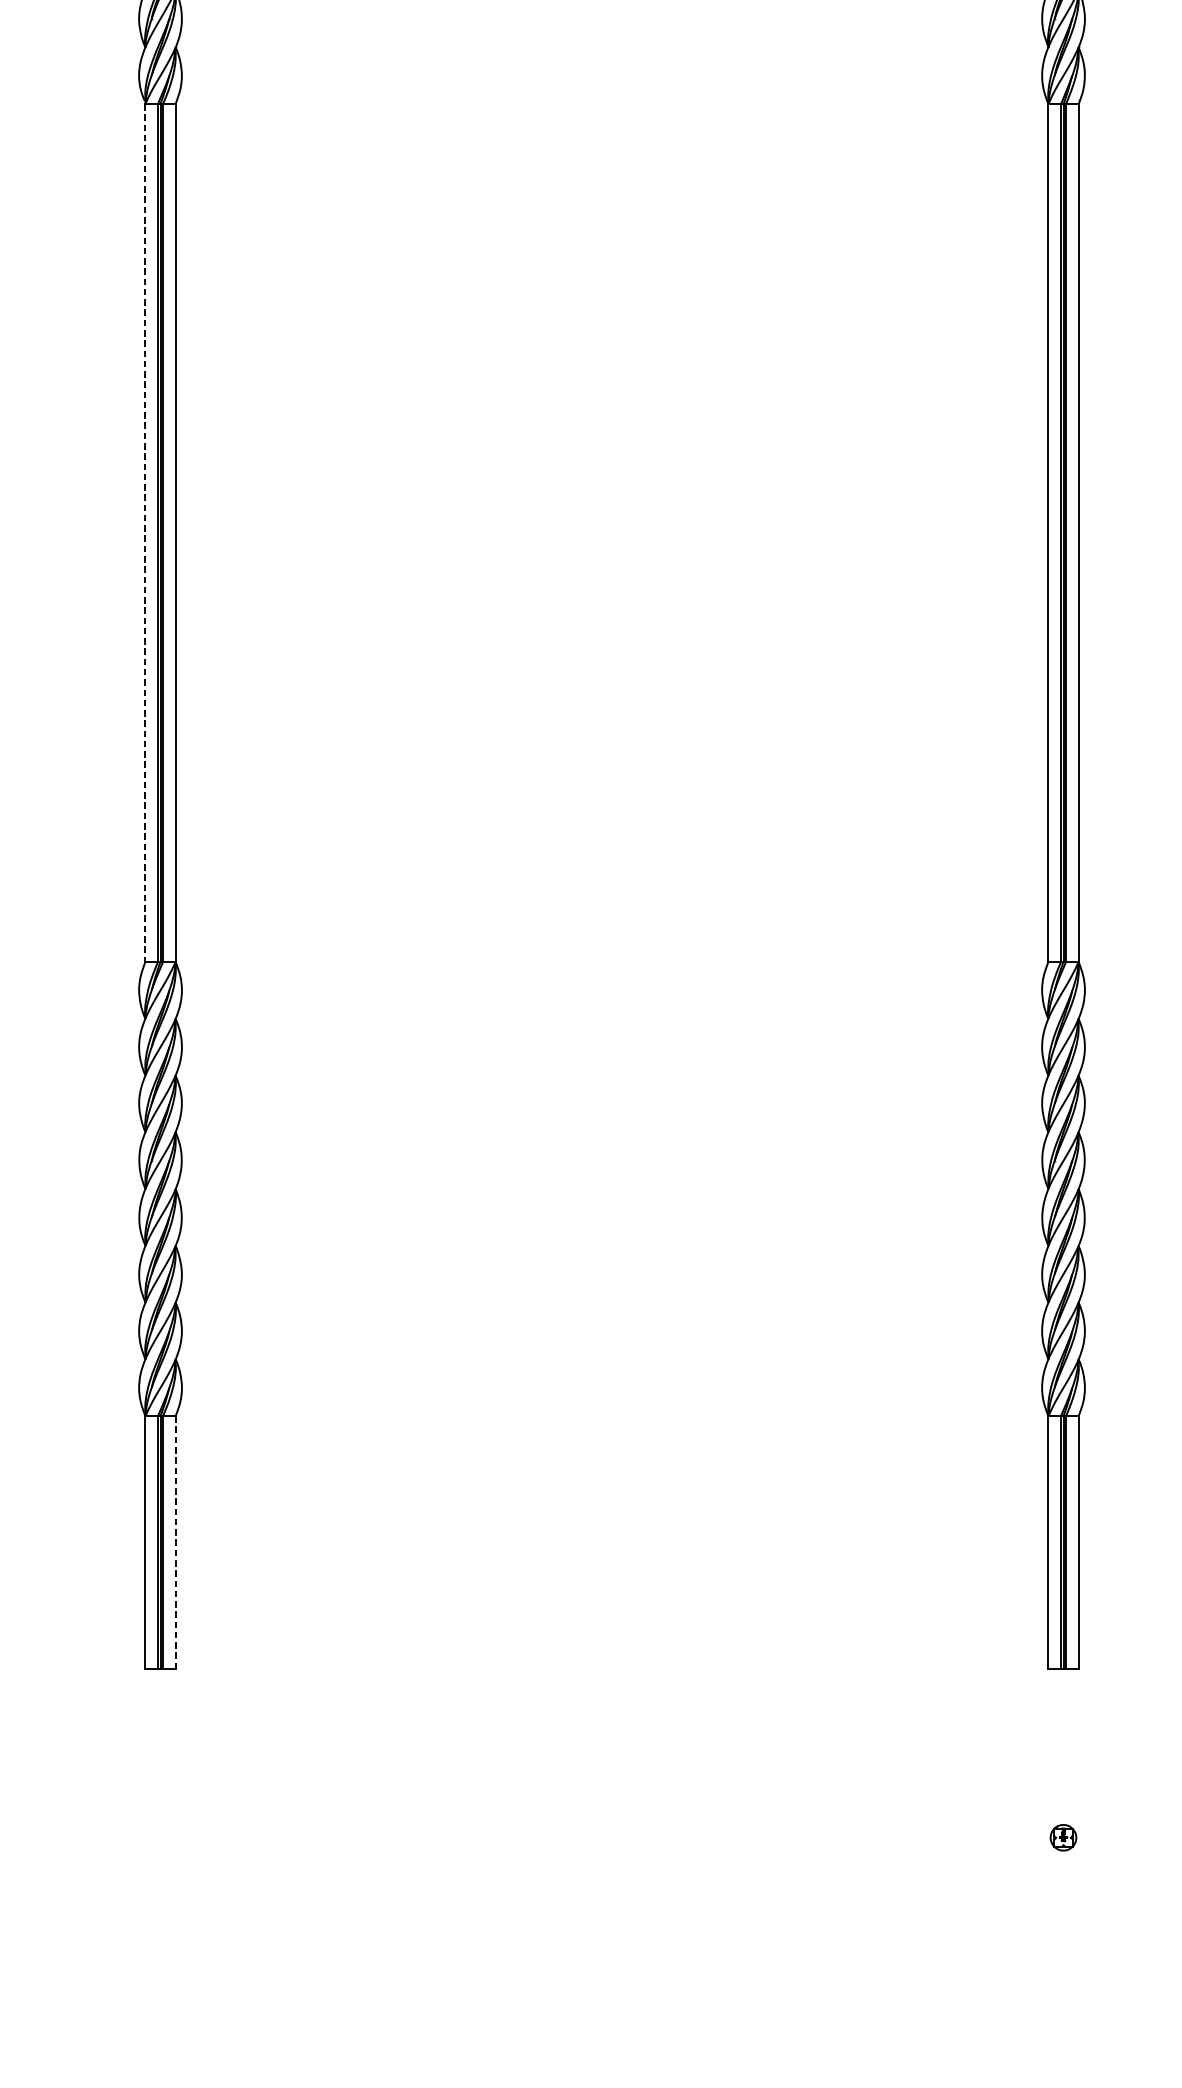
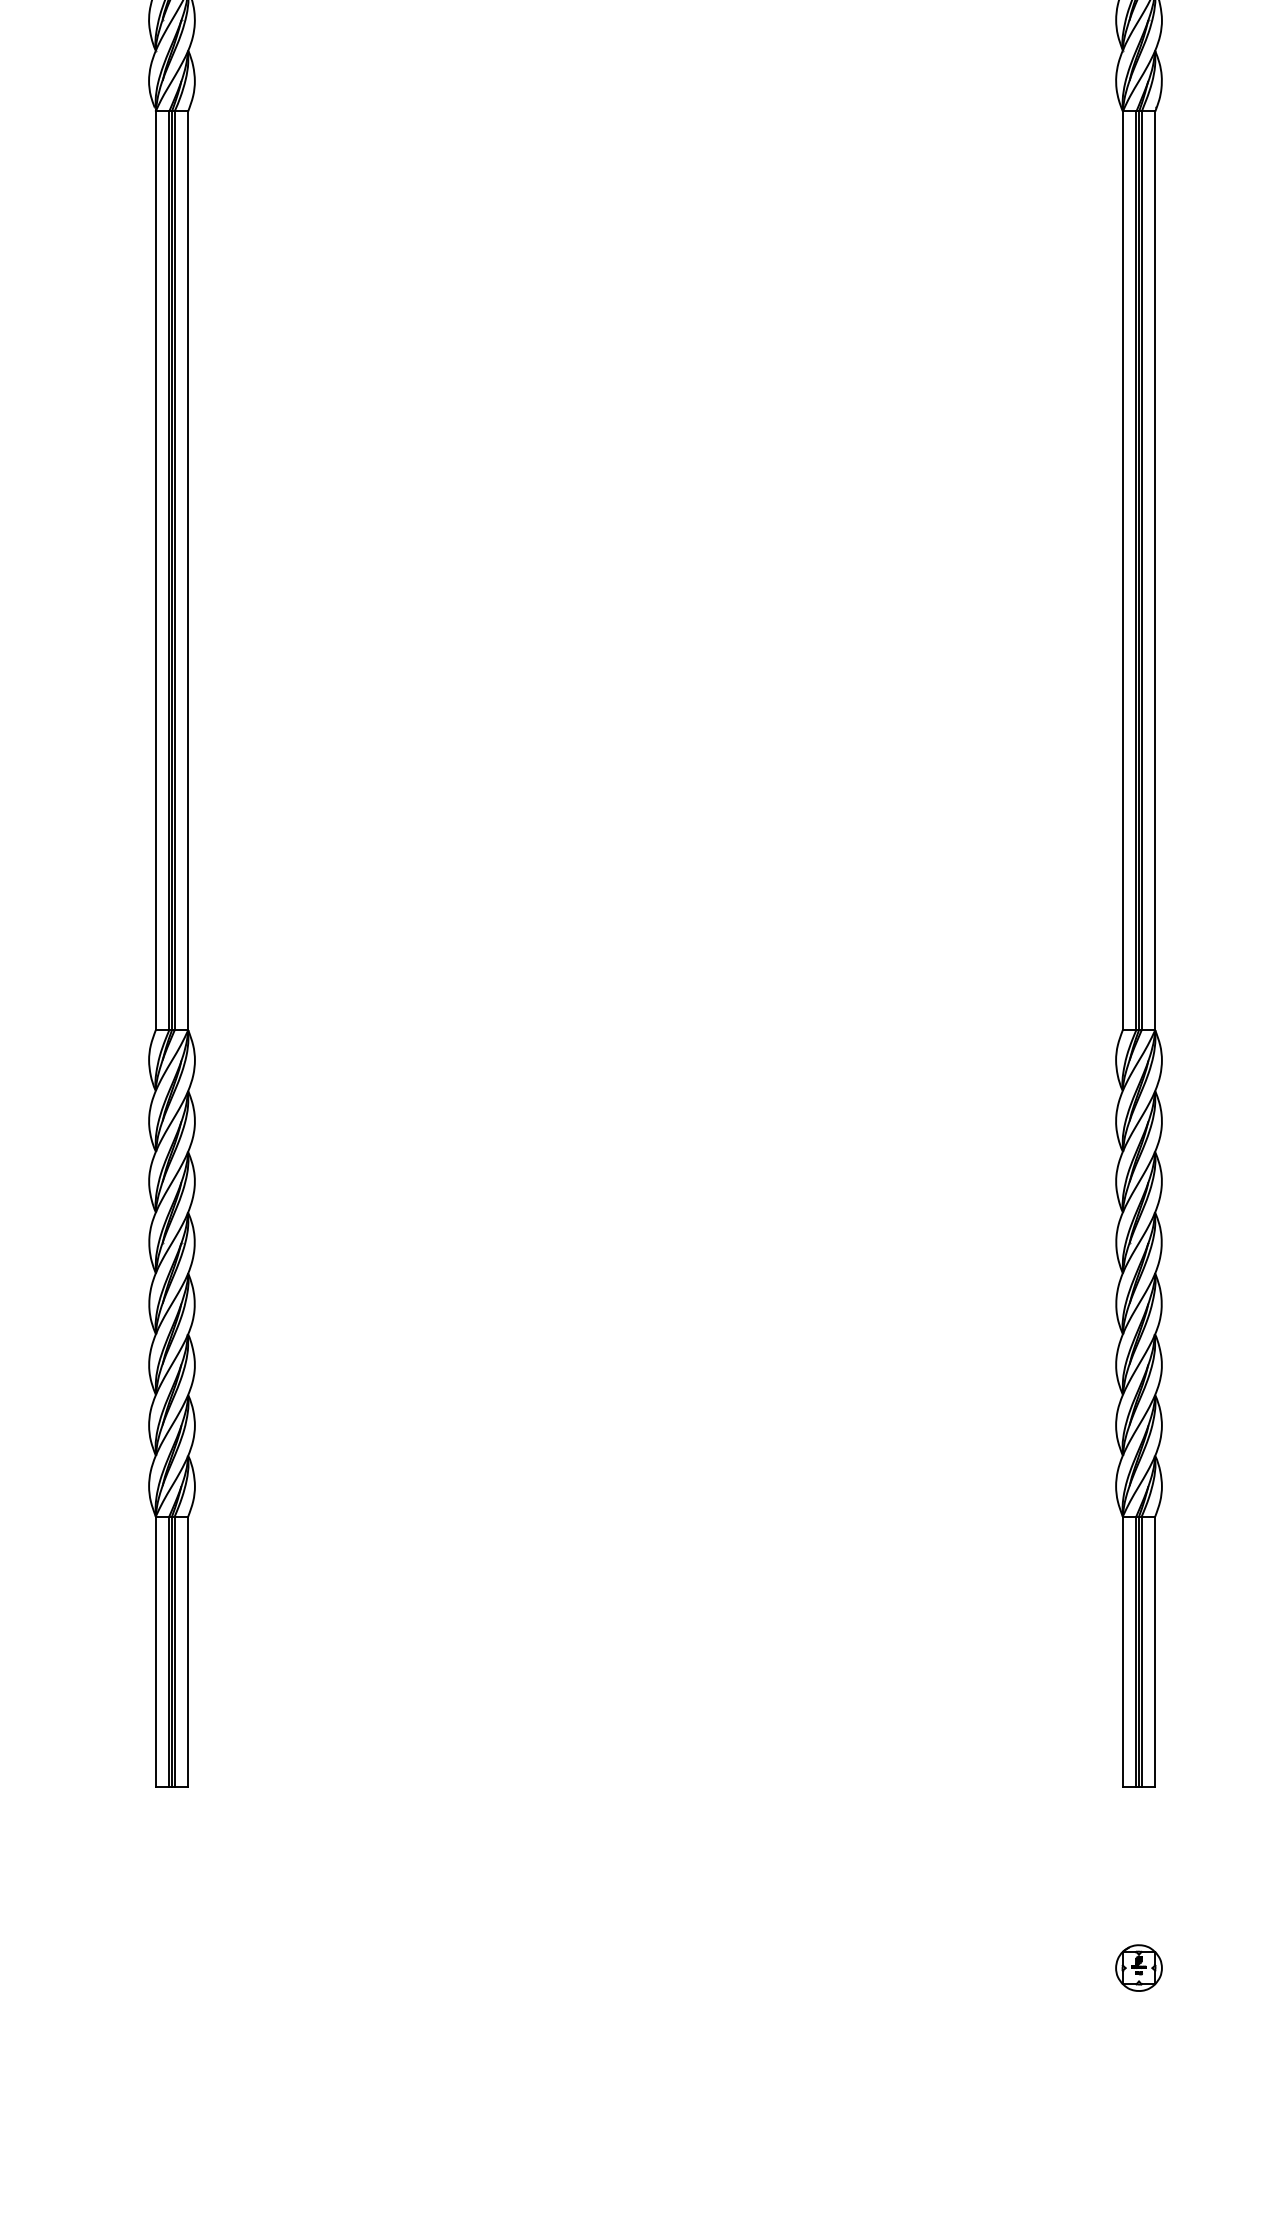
line: (145, 533) -> (155, 571), dashed -> solid
line: (175, 1543) -> (188, 1652), dashed -> solid
part: (1063, 1837) -> (1138, 1967), size x1.67

